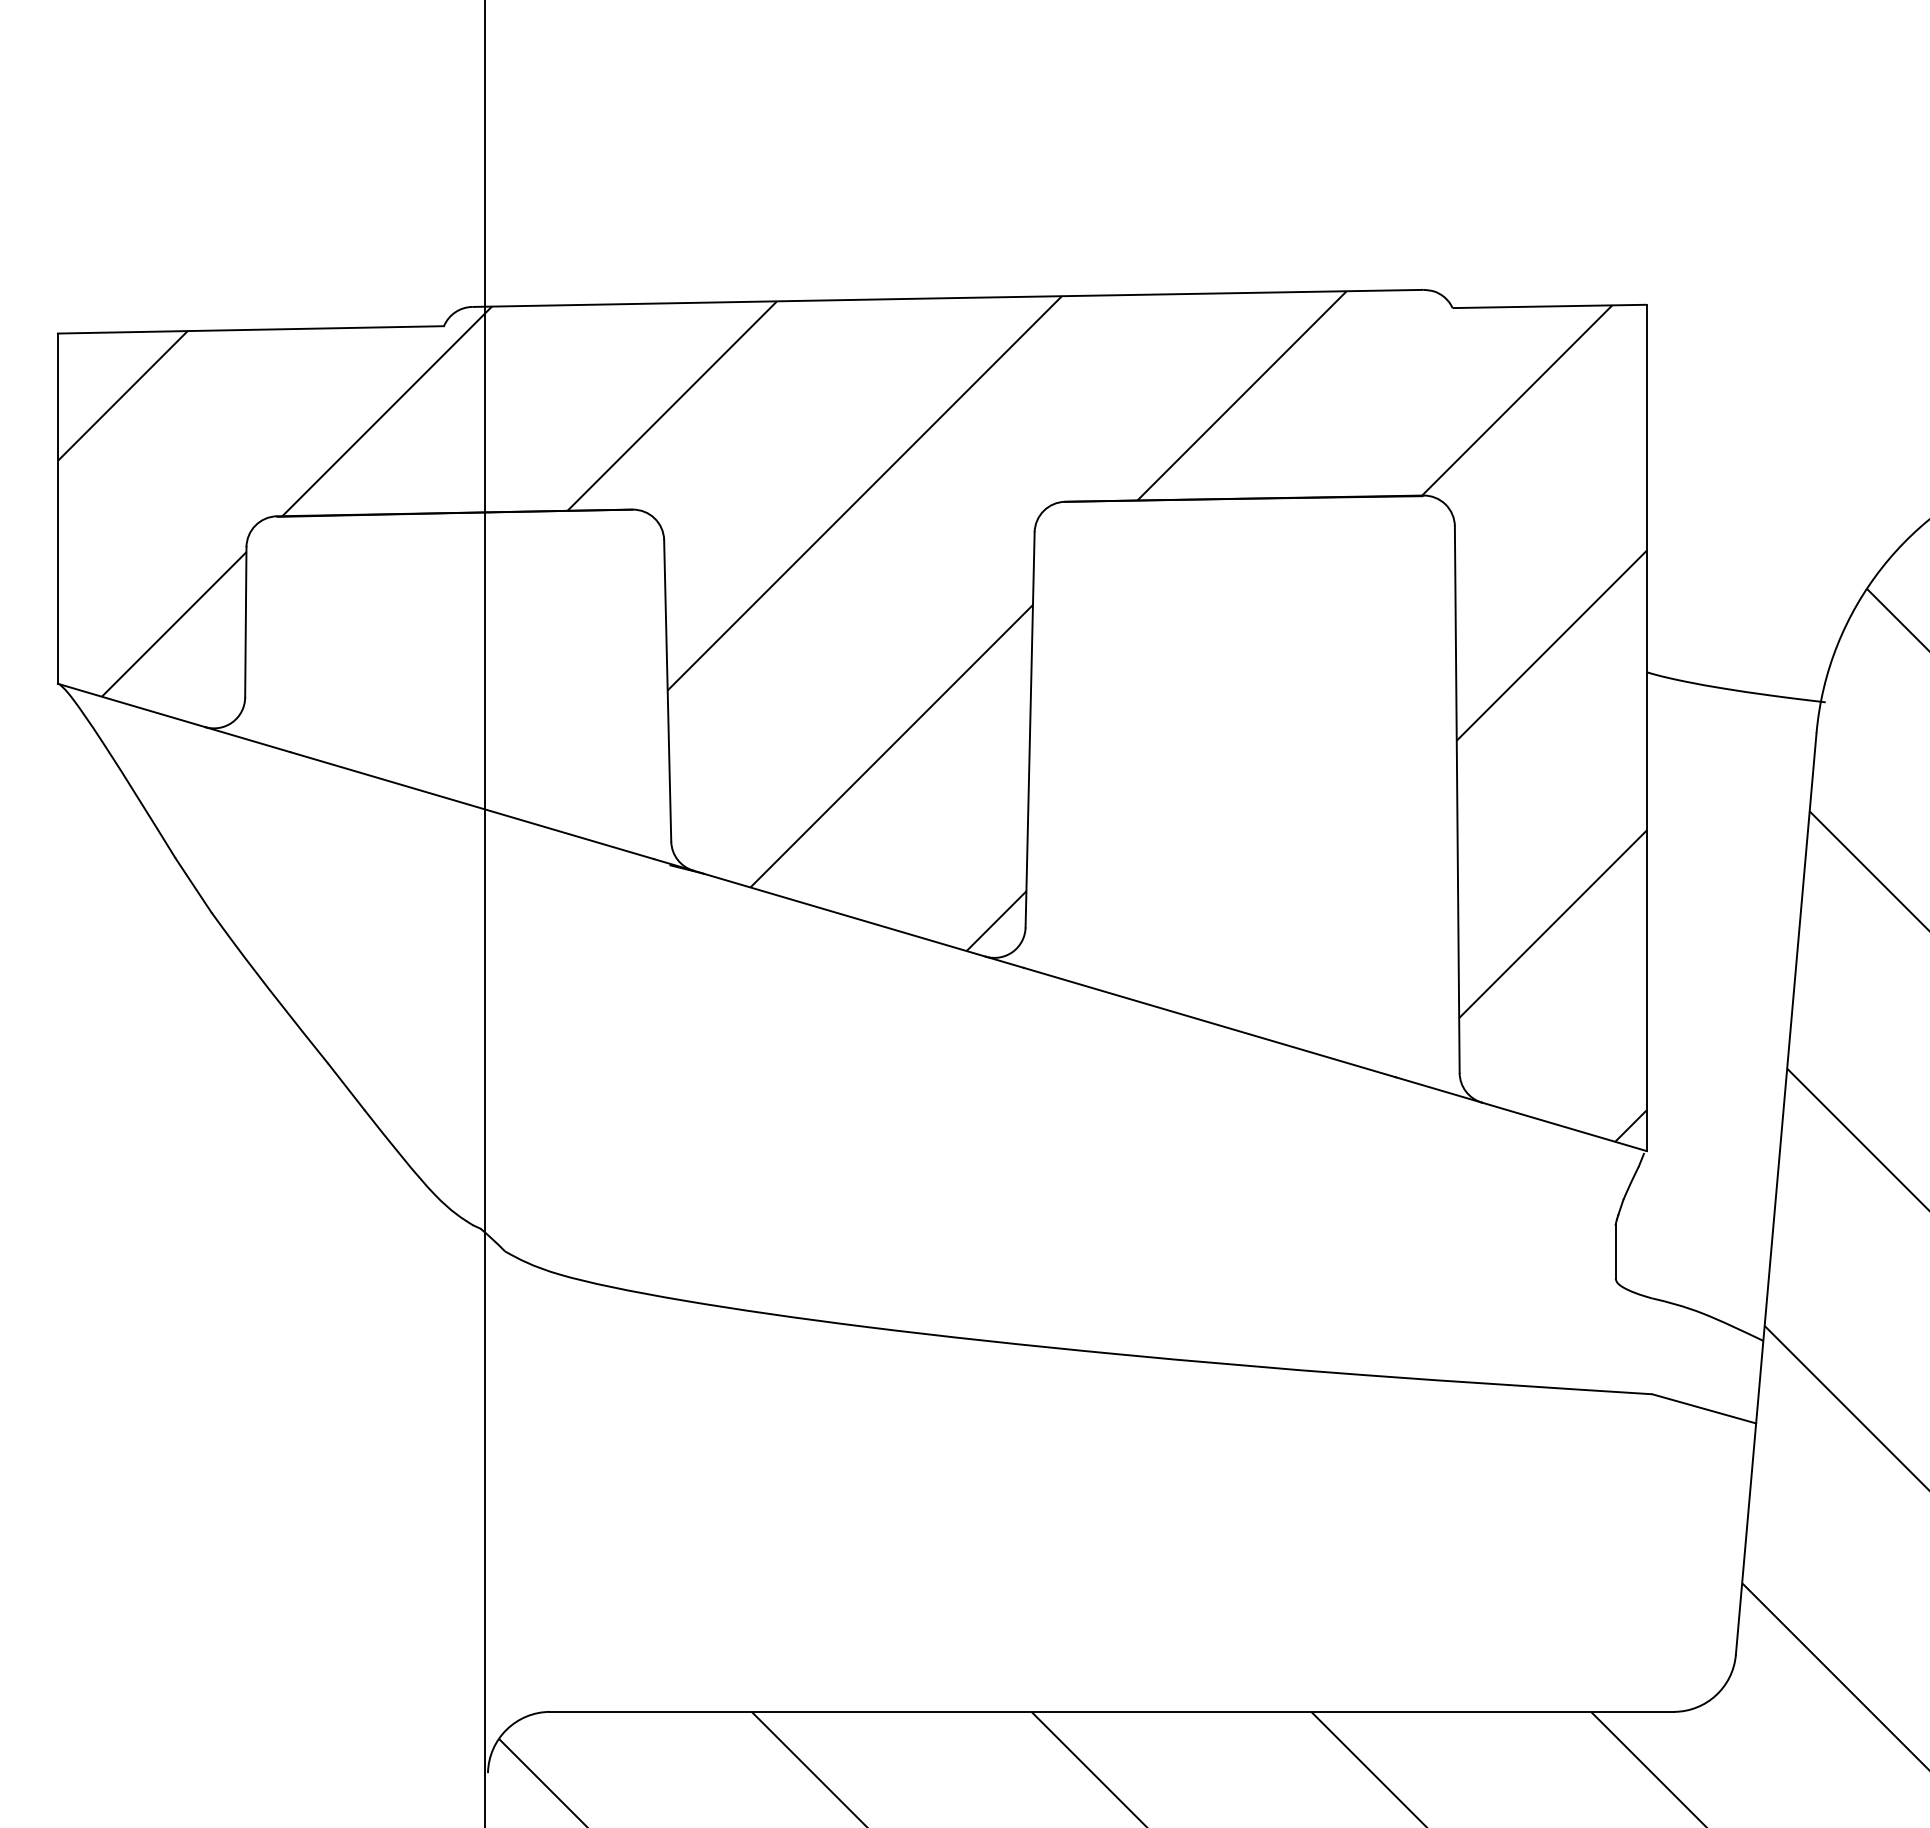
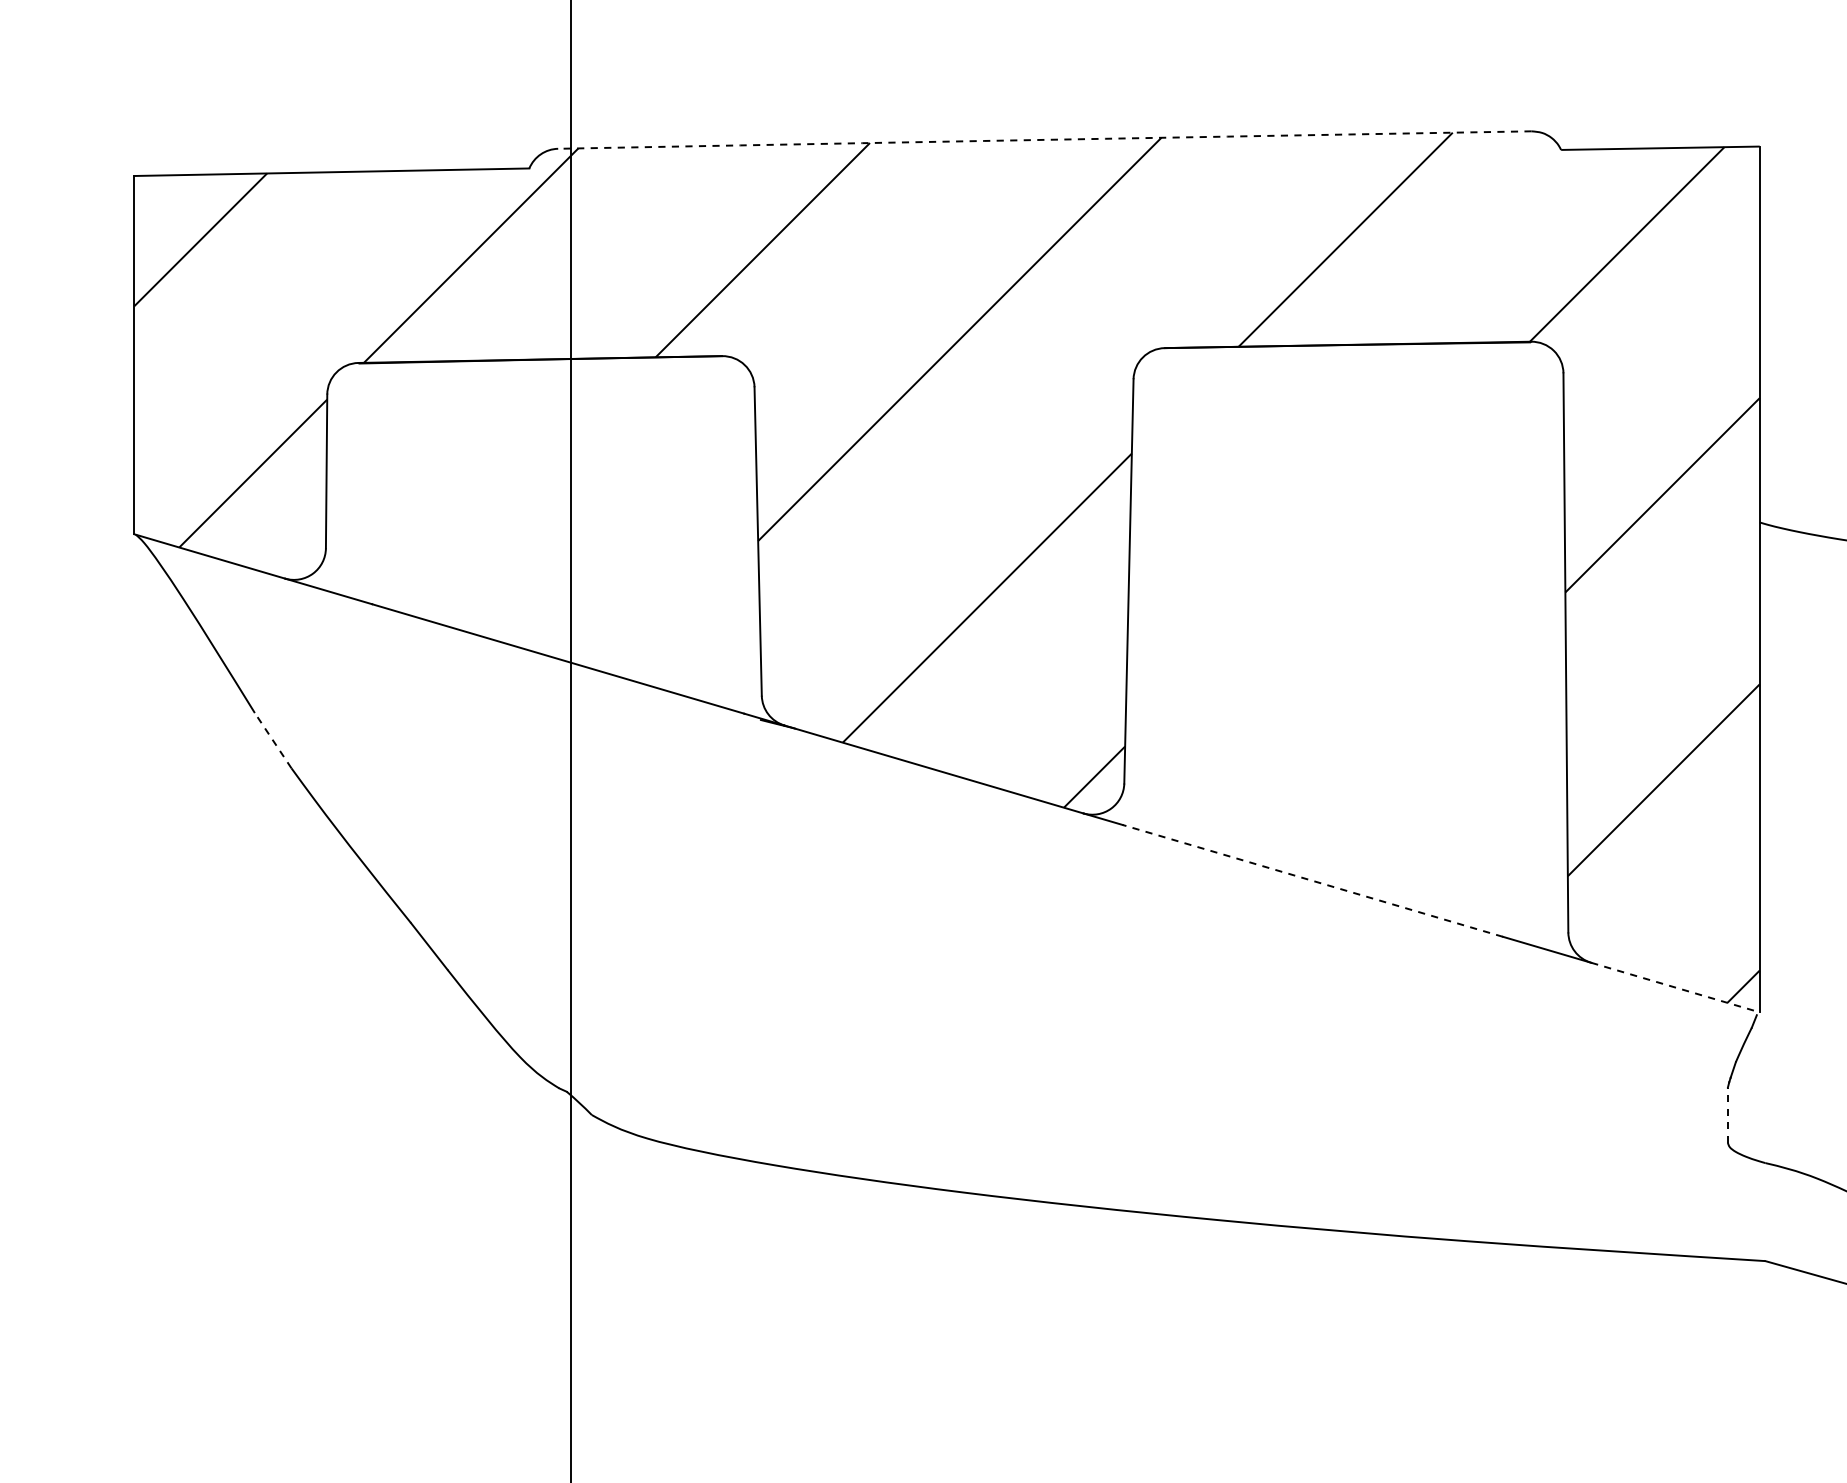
arc: (947, 298) -> (1044, 140), solid -> dashed
line: (193, 885) -> (273, 740), solid -> dashed
line: (1209, 1022) -> (1312, 880), solid -> dashed
line: (1564, 1126) -> (1675, 987), solid -> dashed
line: (1615, 1251) -> (1727, 1115), solid -> dashed

